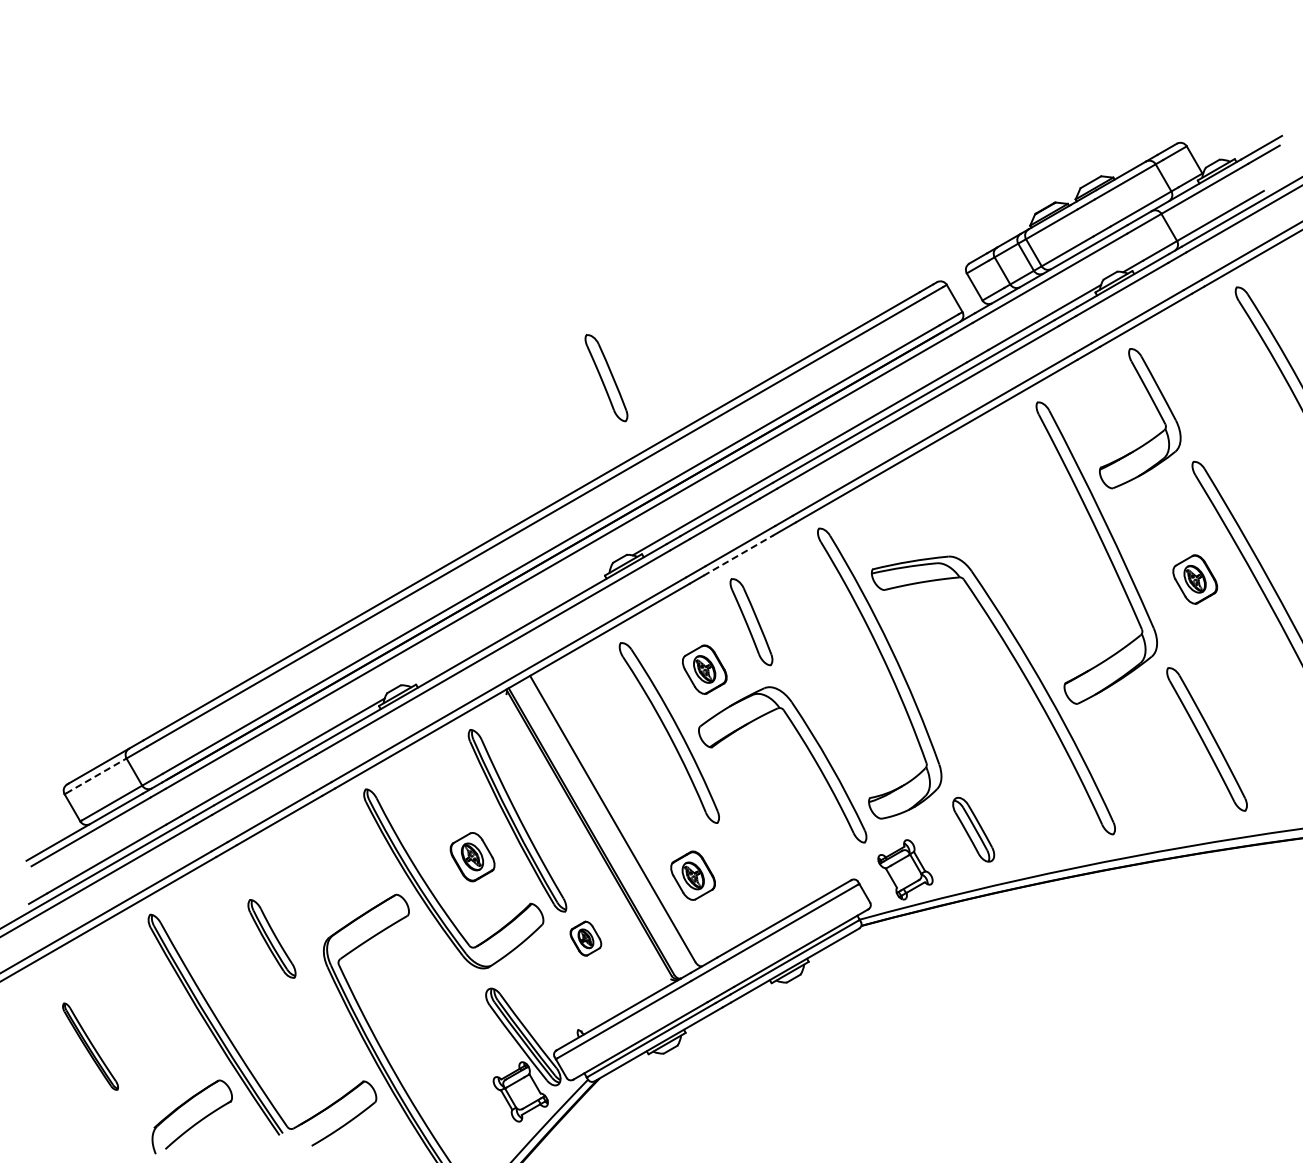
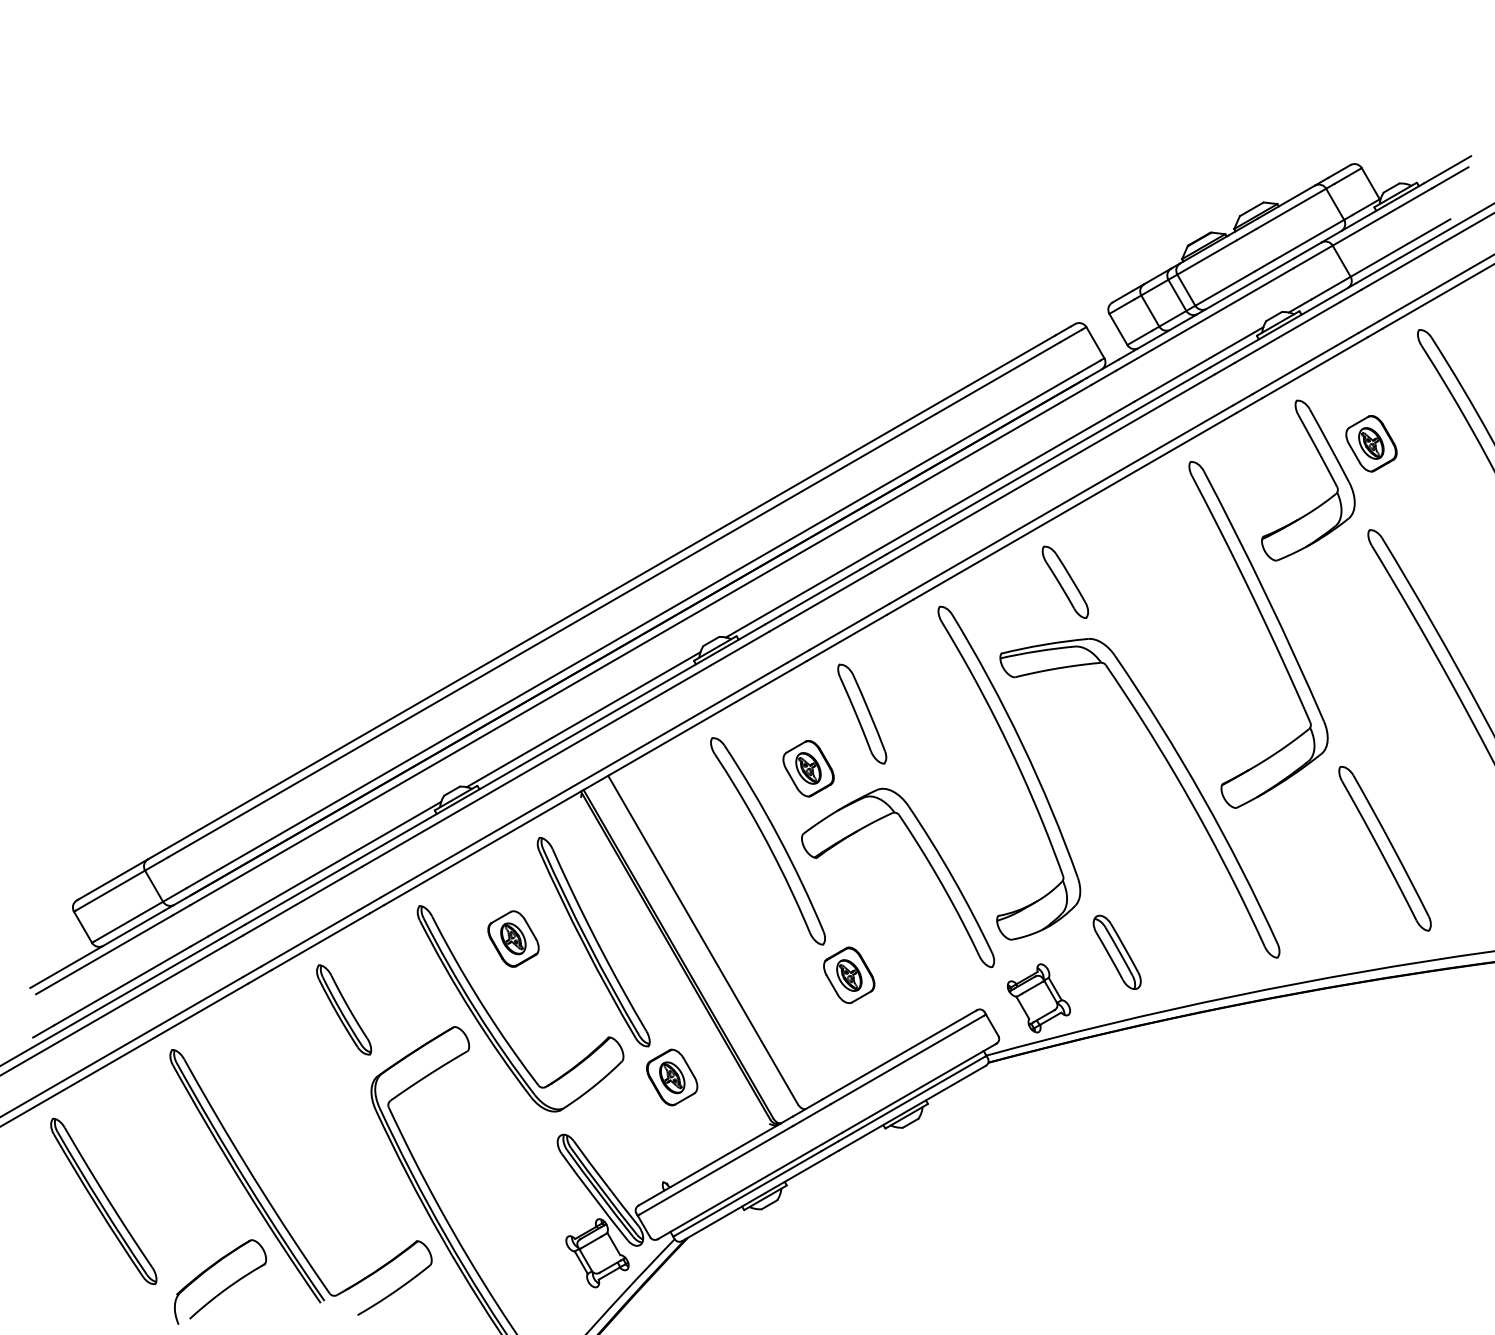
part: (606, 378) -> (695, 434), removed
part: (928, 507) -> (1065, 582), added
line: (738, 555) -> (847, 637), dashed -> solid
part: (1195, 579) -> (1371, 443), moved
line: (508, 626) -> (583, 719), added
line: (96, 775) -> (110, 890), dashed -> solid
part: (472, 857) -> (513, 939), moved
part: (692, 875) -> (848, 975), moved
part: (271, 938) -> (343, 1009), moved
part: (585, 938) -> (671, 1077), size x1.43
part: (90, 1046) -> (103, 1201), size x1.67

